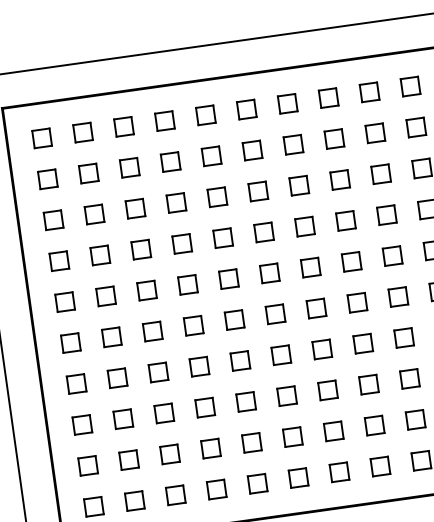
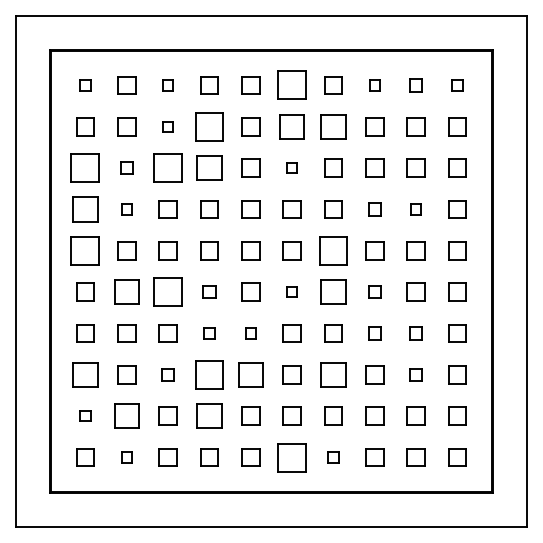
part: (410, 86) -> (457, 85), size x0.6
part: (368, 92) -> (415, 85), size x0.7
part: (328, 98) -> (374, 85), size x0.6
part: (246, 109) -> (291, 85), size x1.6
part: (123, 126) -> (167, 85), size x0.6
part: (42, 138) -> (85, 85), size x0.6
part: (293, 144) -> (333, 126), size x1.4
part: (251, 150) -> (291, 126), size x1.4
part: (170, 161) -> (209, 126), size x1.6
part: (129, 167) -> (167, 126), size x0.6
part: (257, 190) -> (291, 167), size x0.6
part: (176, 202) -> (209, 167), size x1.4
part: (134, 208) -> (167, 167), size x1.6
part: (94, 213) -> (126, 167), size x0.7
part: (386, 215) -> (415, 209), size x0.6
part: (53, 219) -> (85, 167), size x1.6
part: (345, 220) -> (374, 209), size x0.7
part: (100, 255) -> (126, 209), size x0.6
part: (59, 261) -> (85, 209), size x1.4
part: (310, 267) -> (333, 250), size x1.6
part: (65, 301) -> (85, 250), size x1.6
part: (357, 302) -> (374, 291), size x0.7
part: (316, 307) -> (333, 291), size x1.4
part: (274, 313) -> (291, 291), size x0.6
part: (193, 325) -> (209, 291), size x0.7
part: (152, 330) -> (167, 291), size x1.6
part: (111, 336) -> (126, 291), size x1.4
part: (403, 338) -> (415, 333), size x0.7
part: (362, 343) -> (374, 333), size x0.7
part: (240, 361) -> (250, 333), size x0.6
part: (199, 366) -> (209, 333), size x0.6
part: (409, 378) -> (415, 374), size x0.7
part: (327, 390) -> (333, 374), size x1.4
part: (245, 401) -> (250, 374), size x1.4
part: (205, 407) -> (209, 374), size x1.6
part: (163, 413) -> (167, 374), size x0.7
part: (82, 424) -> (85, 374), size x1.4
part: (210, 447) -> (209, 415), size x1.4
part: (128, 459) -> (126, 415), size x1.4
part: (88, 465) -> (85, 415), size x0.6
part: (339, 472) -> (333, 457), size x0.6
part: (297, 478) -> (291, 457), size x1.6
part: (134, 501) -> (126, 457), size x0.6

